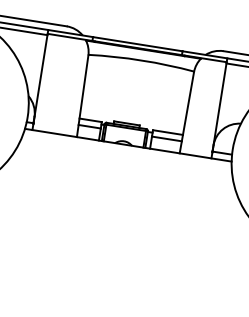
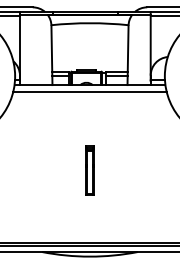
line: (126, 153) -> (89, 91), added
part: (109, 262) -> (89, 170), added

